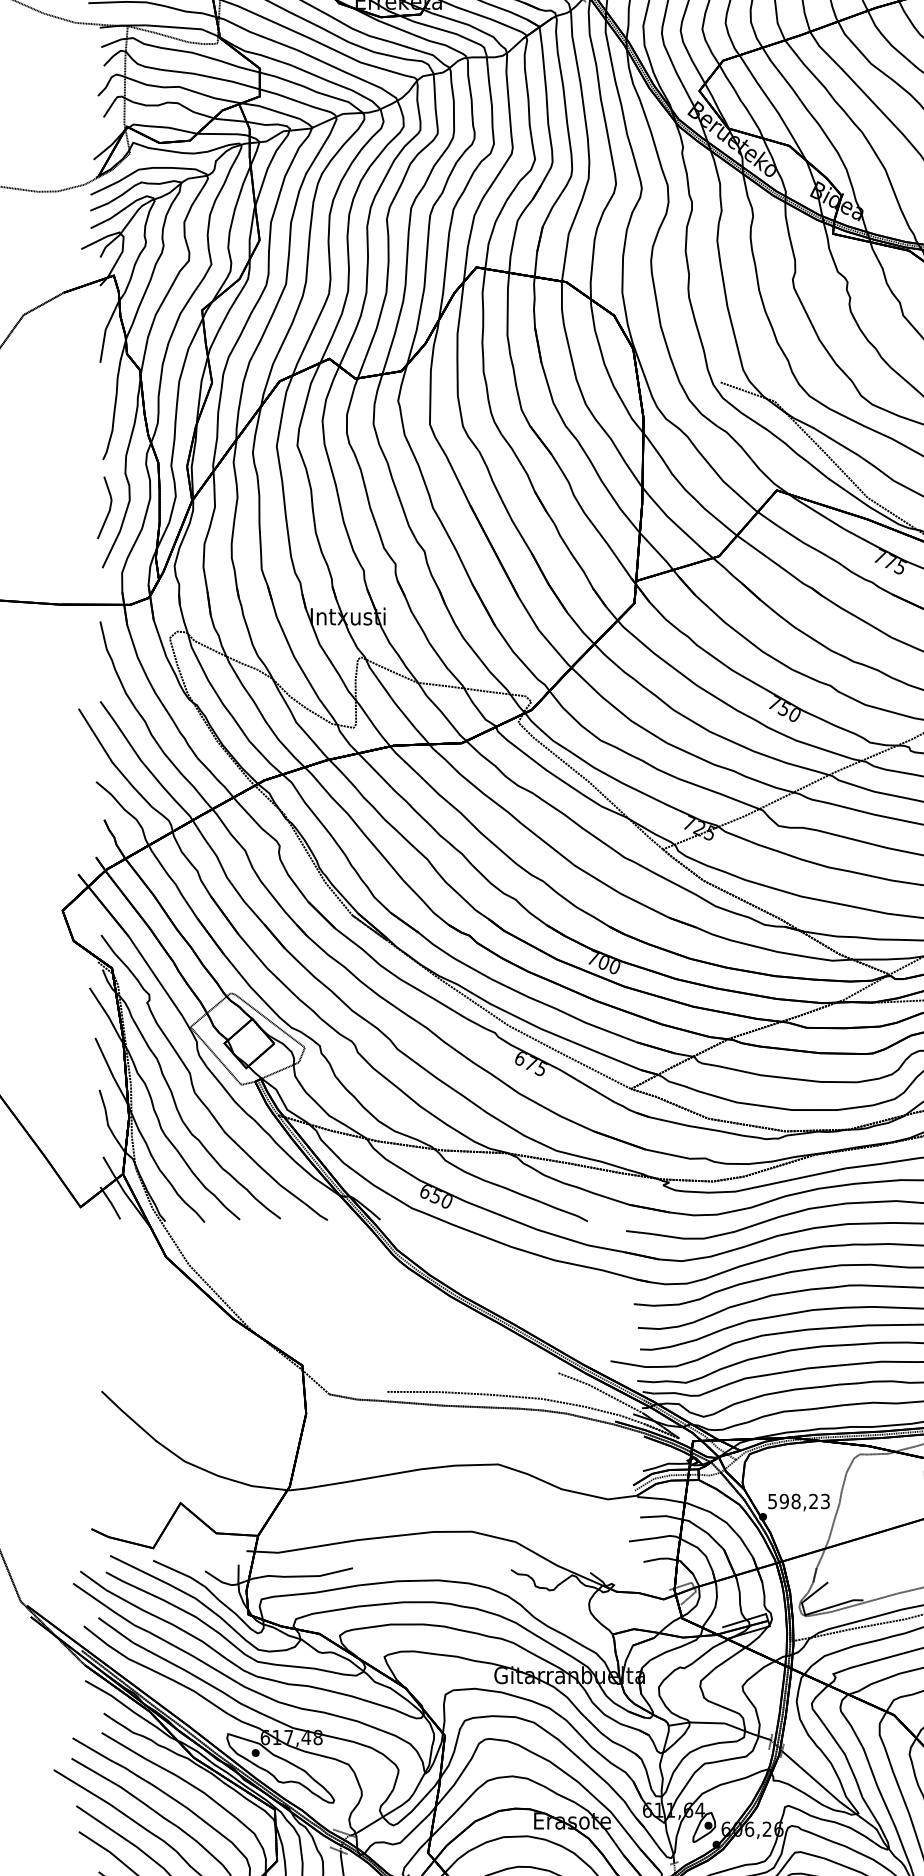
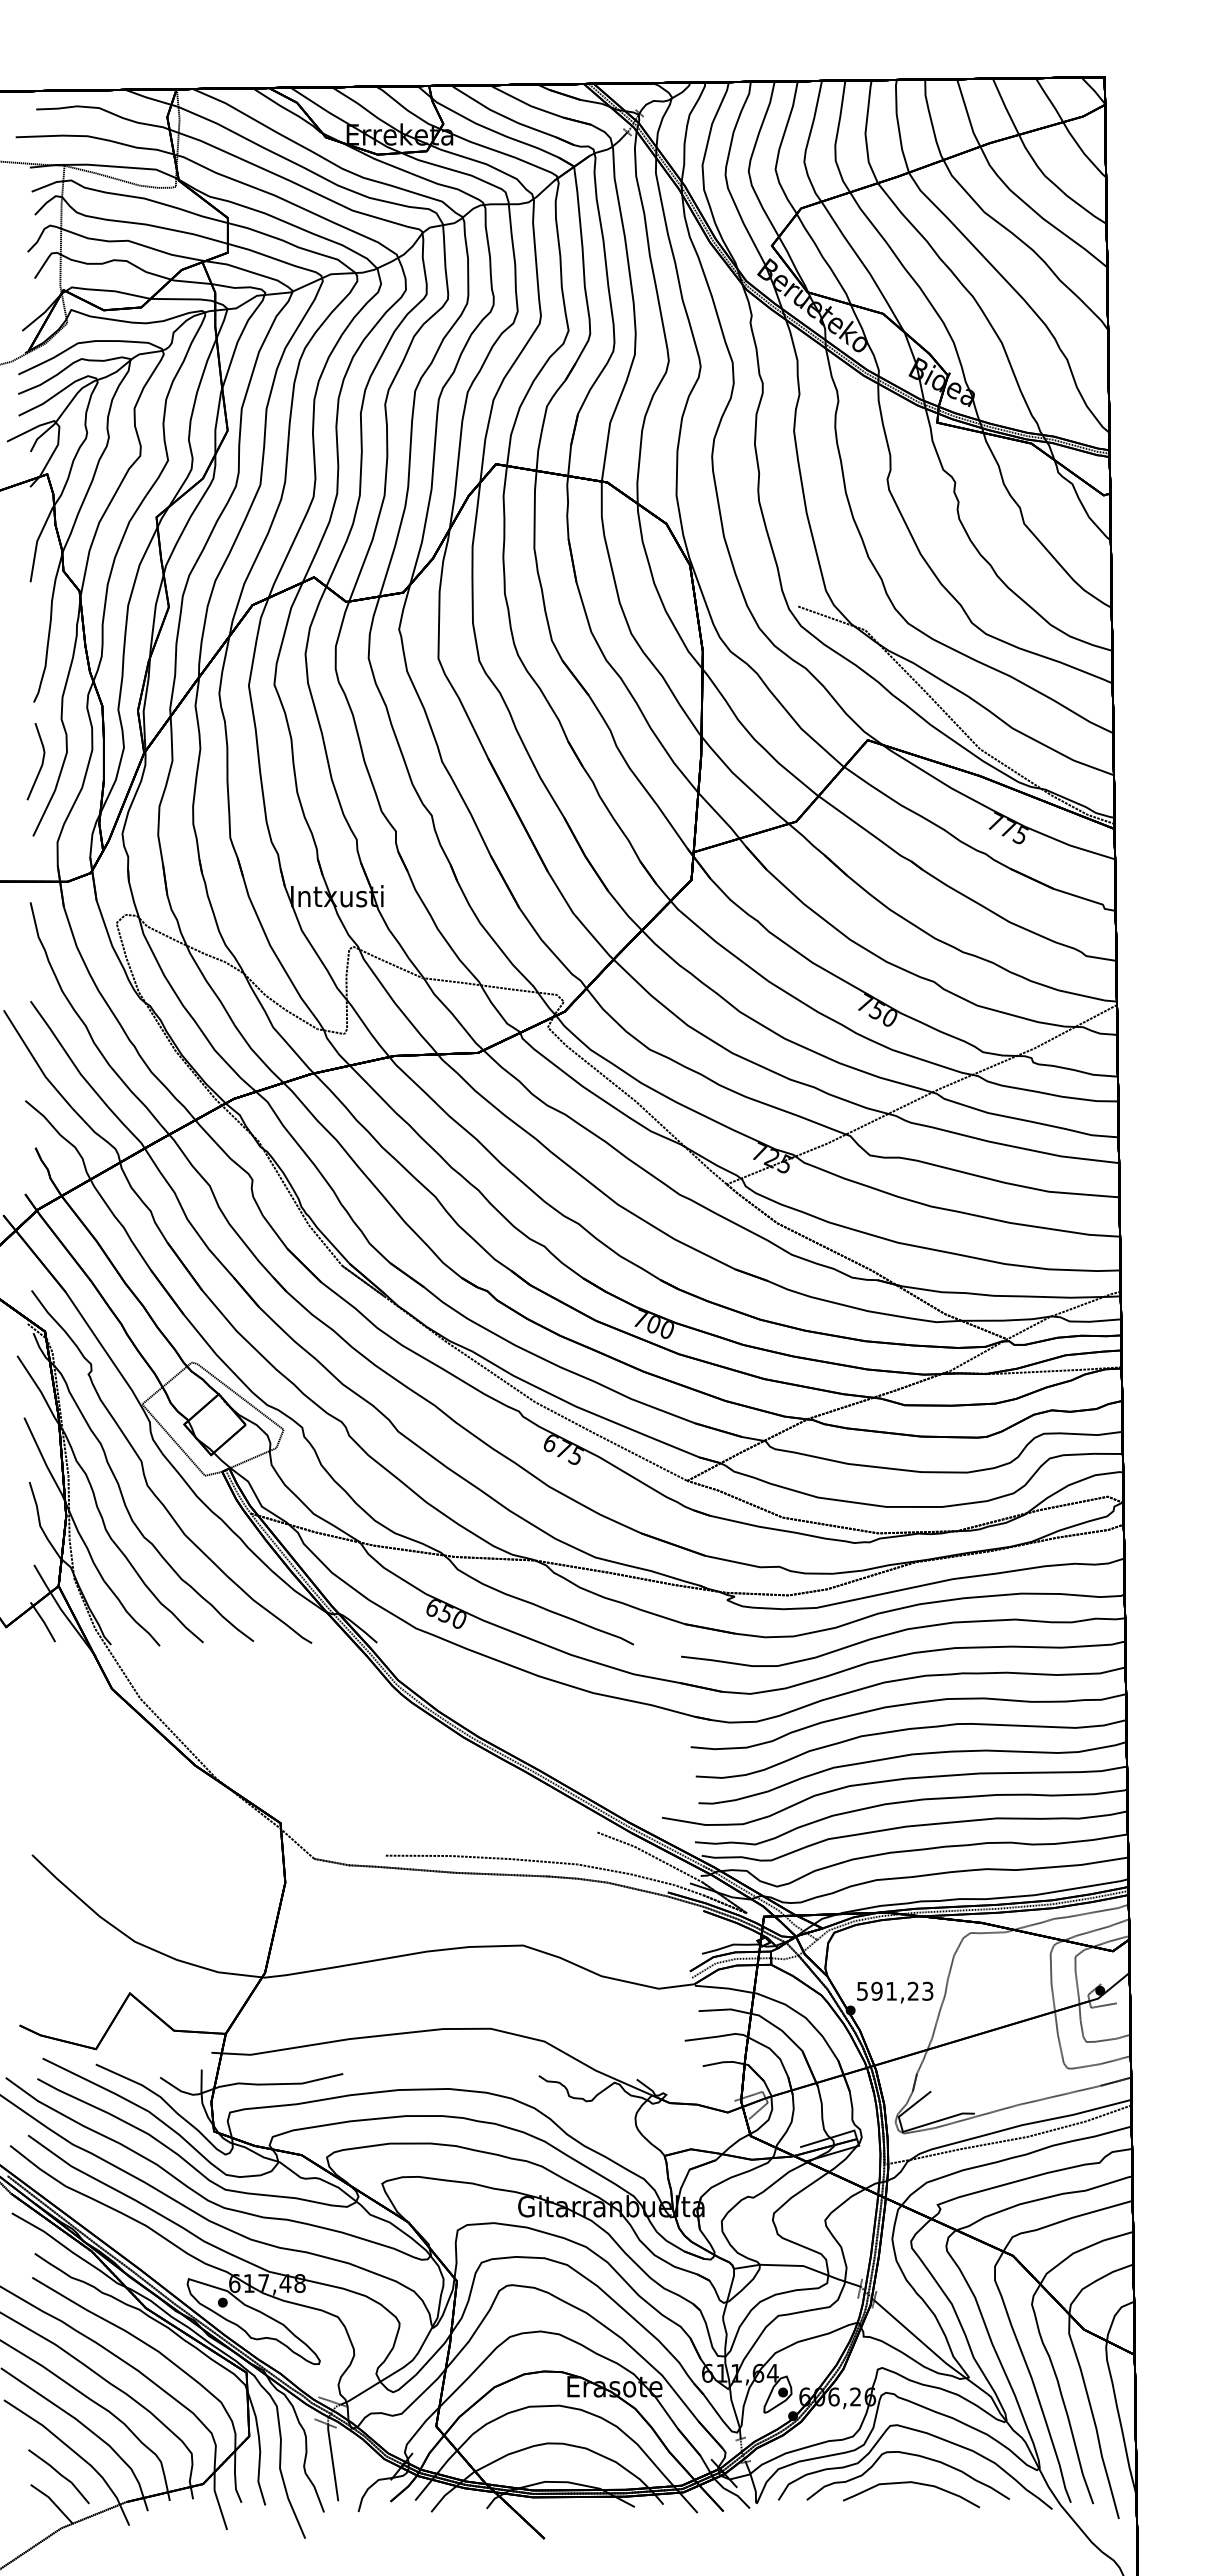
text: (796, 1500) -> (891, 1990), 598,23 -> 591,23

